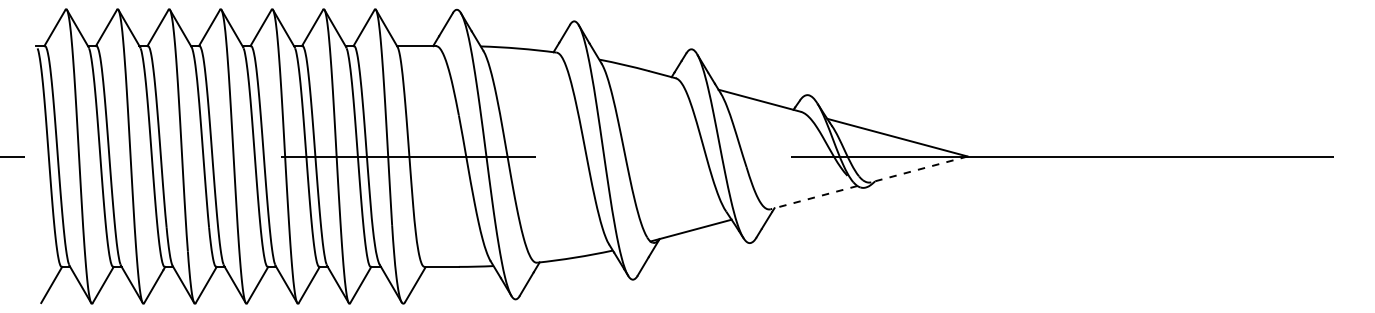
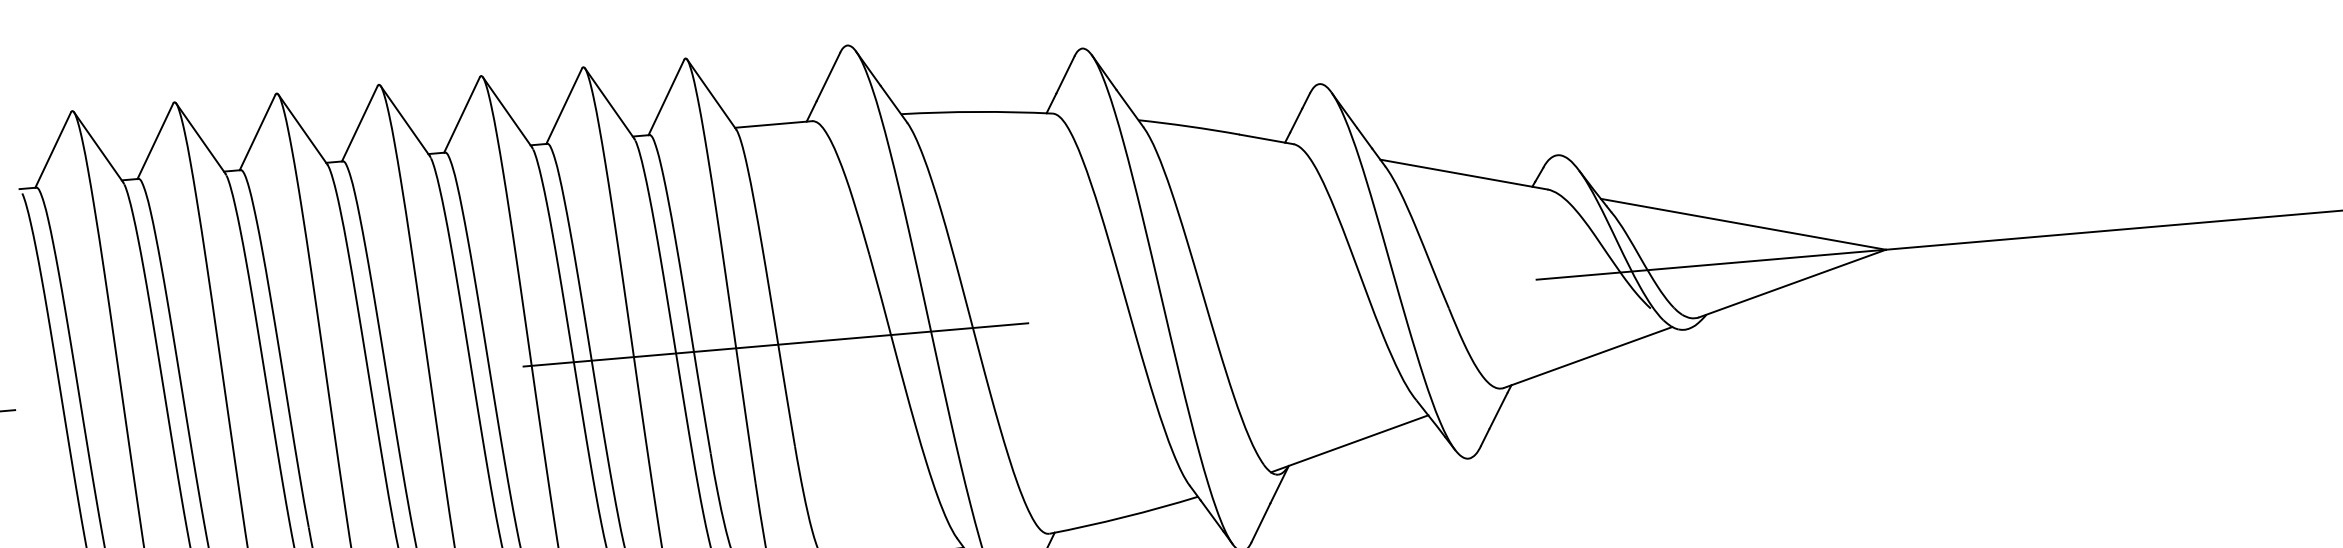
line: (919, 169) -> (1792, 283), dashed -> solid
line: (814, 197) -> (1588, 357), dashed -> solid

